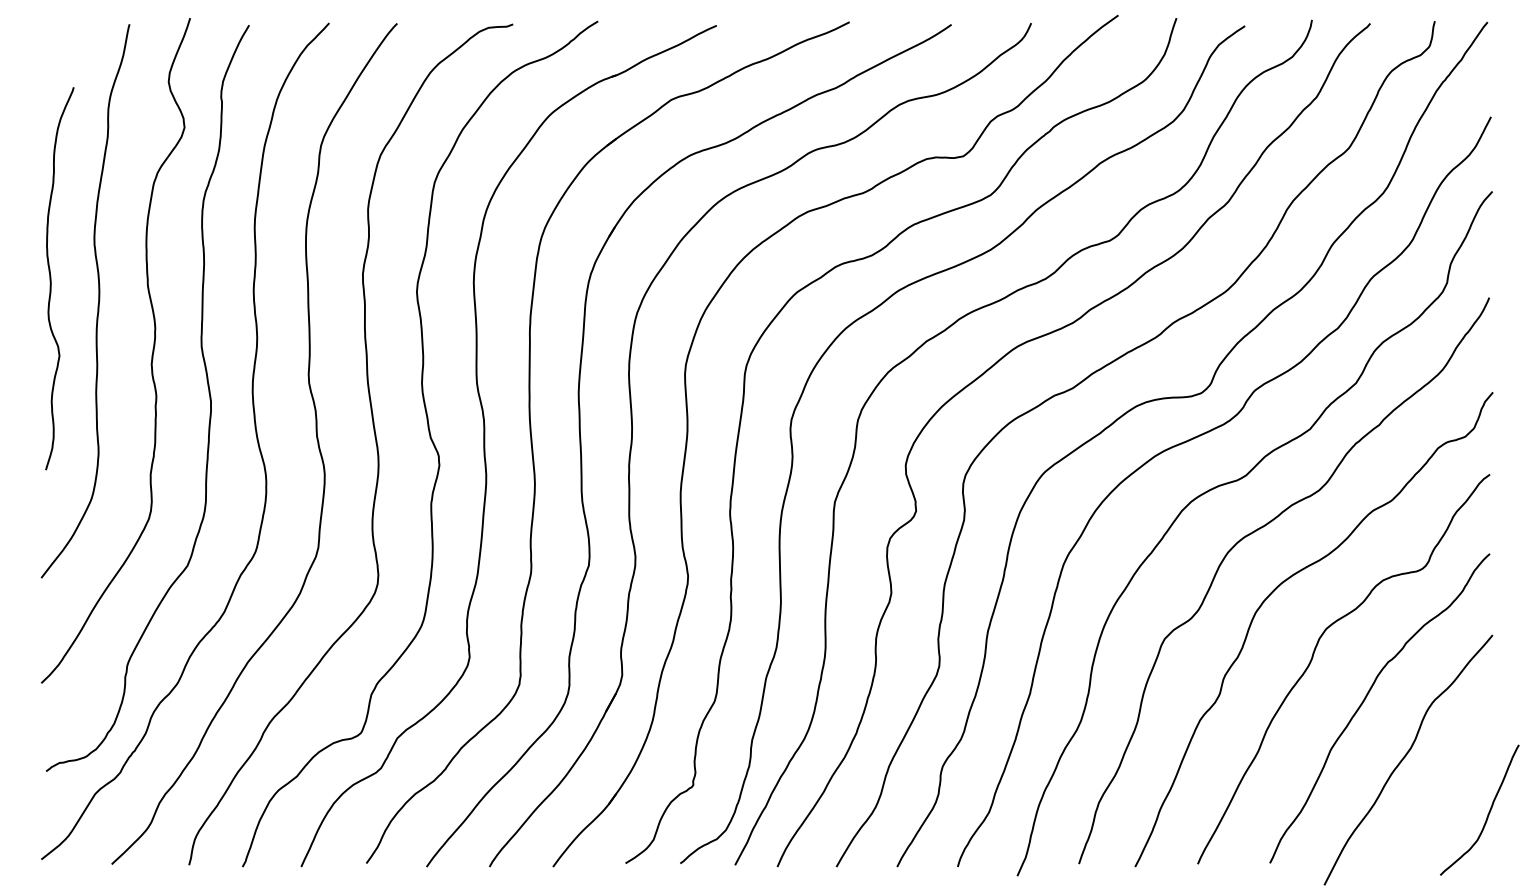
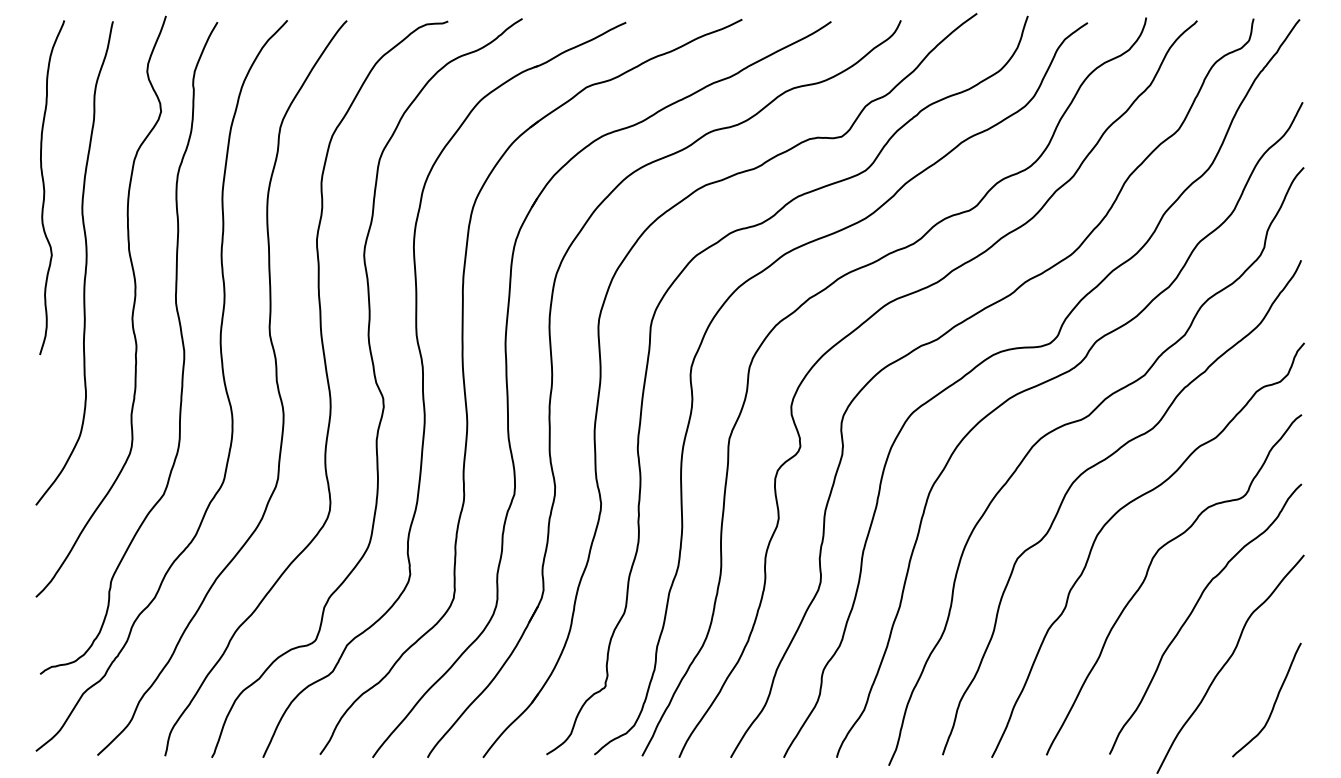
curve: (52, 281) -> (45, 190), moved
curve: (1487, 814) -> (1273, 703), moved

